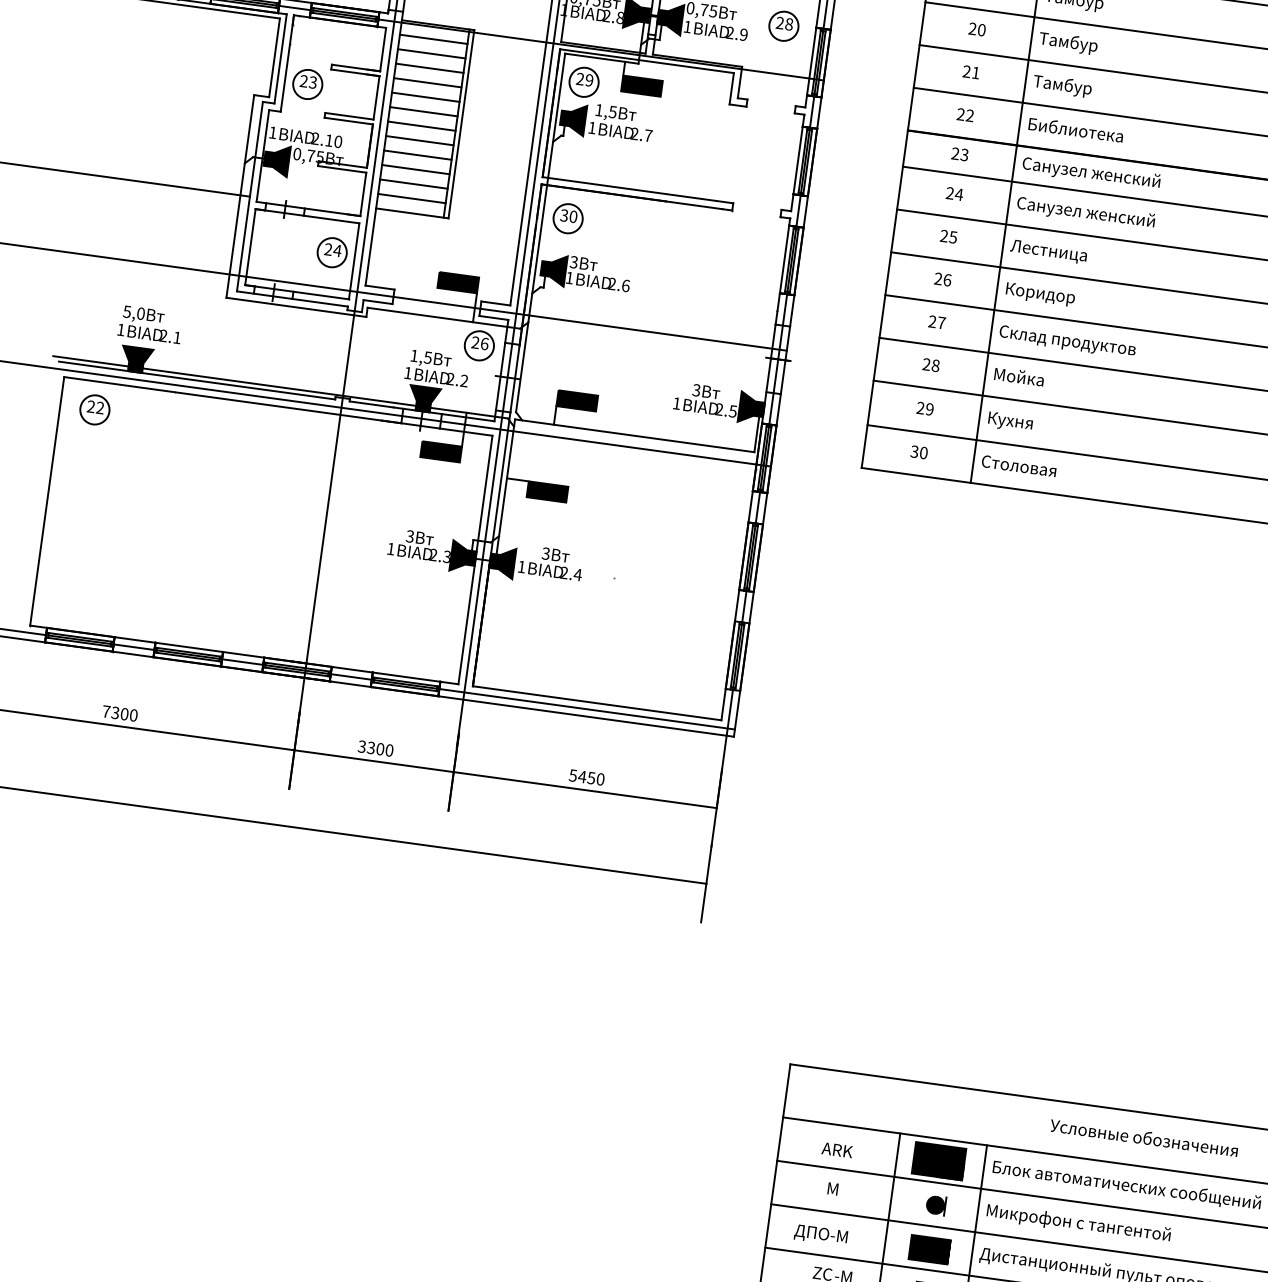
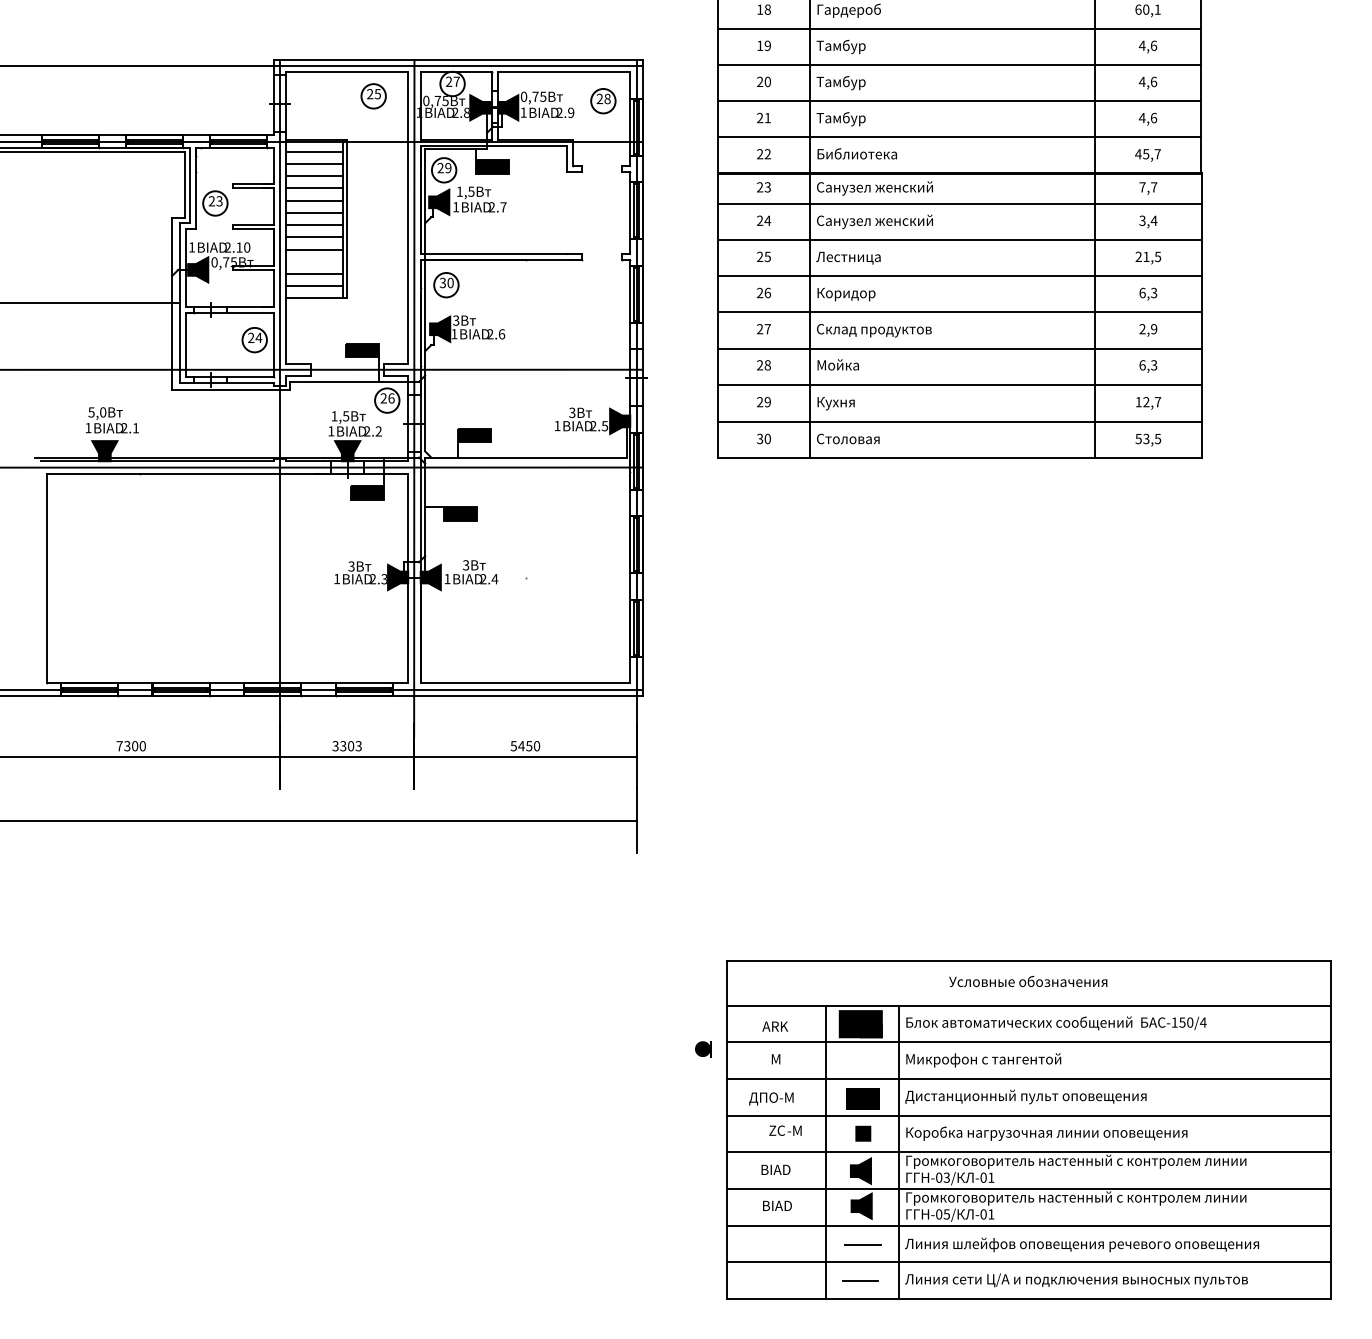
line: (415, 169) -> (314, 261), removed
part: (94, 410) -> (75, 497), removed
text: (389, 750) -> (358, 746), 3300 -> 3303
text: (936, 1205) -> (703, 1049), moved

